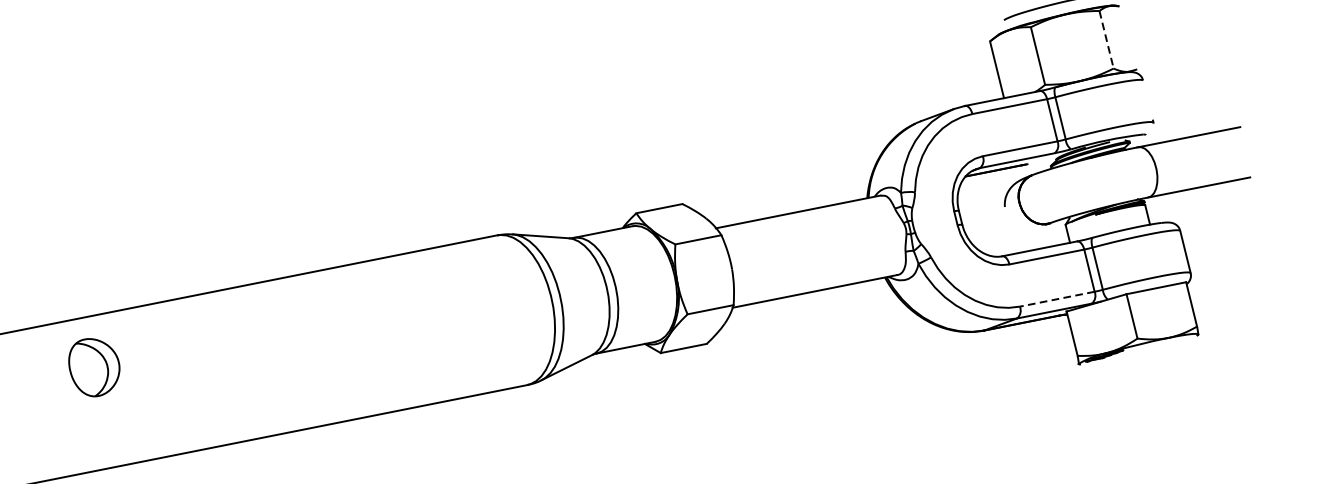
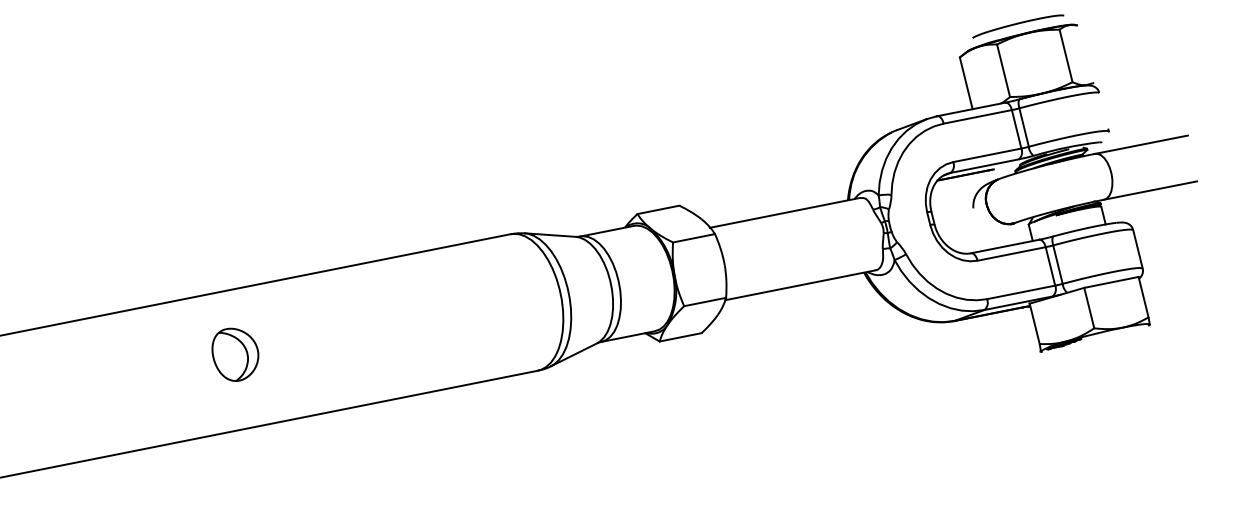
line: (1107, 40) -> (1066, 56), dashed -> solid
line: (1057, 299) -> (1021, 292), dashed -> solid
part: (94, 367) -> (235, 354), moved

